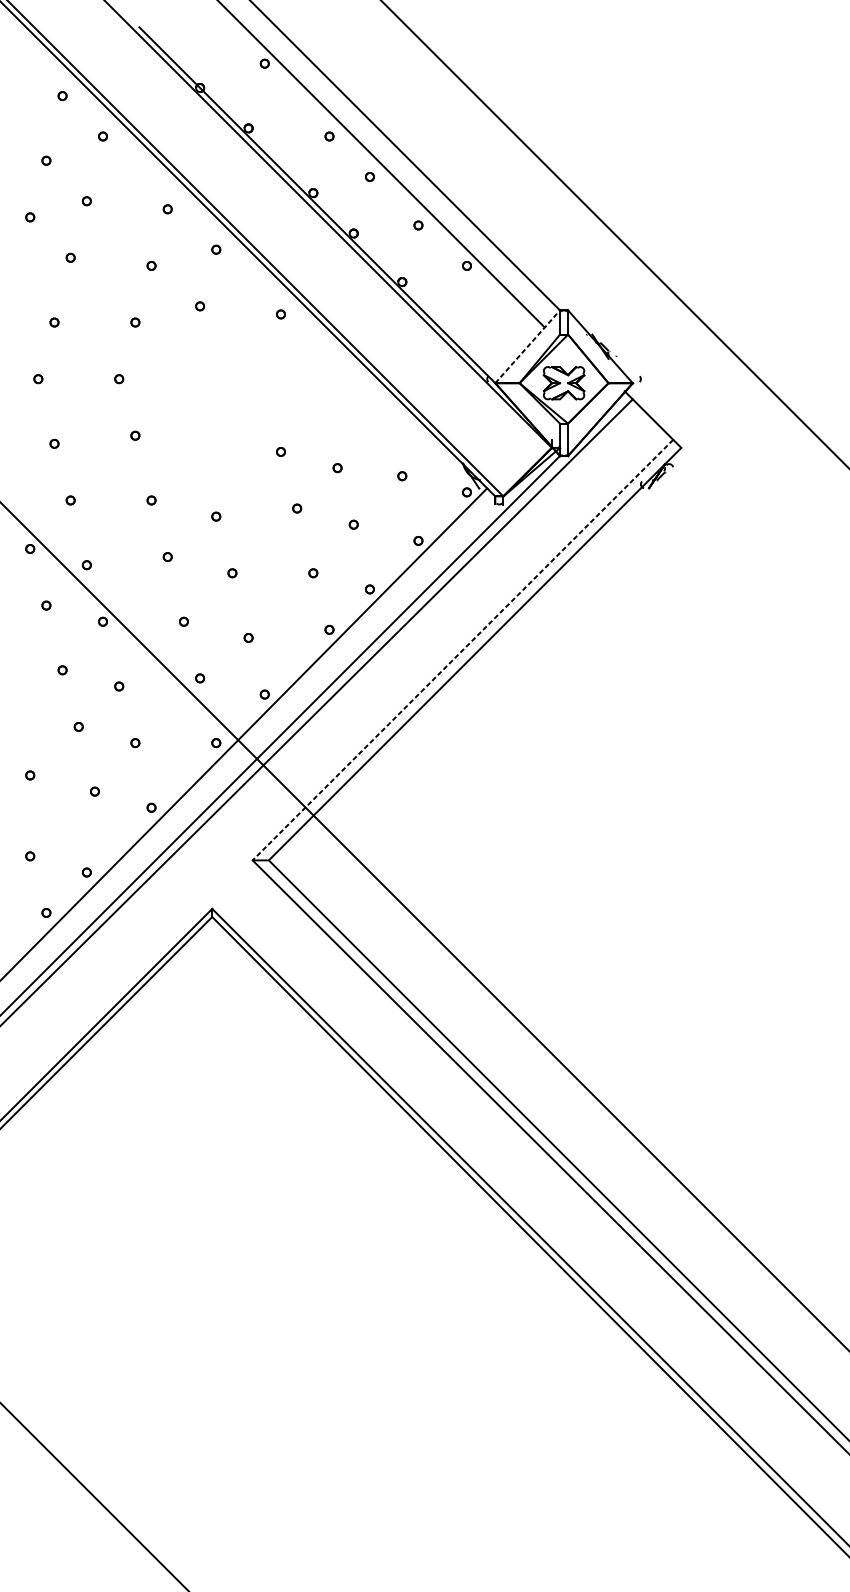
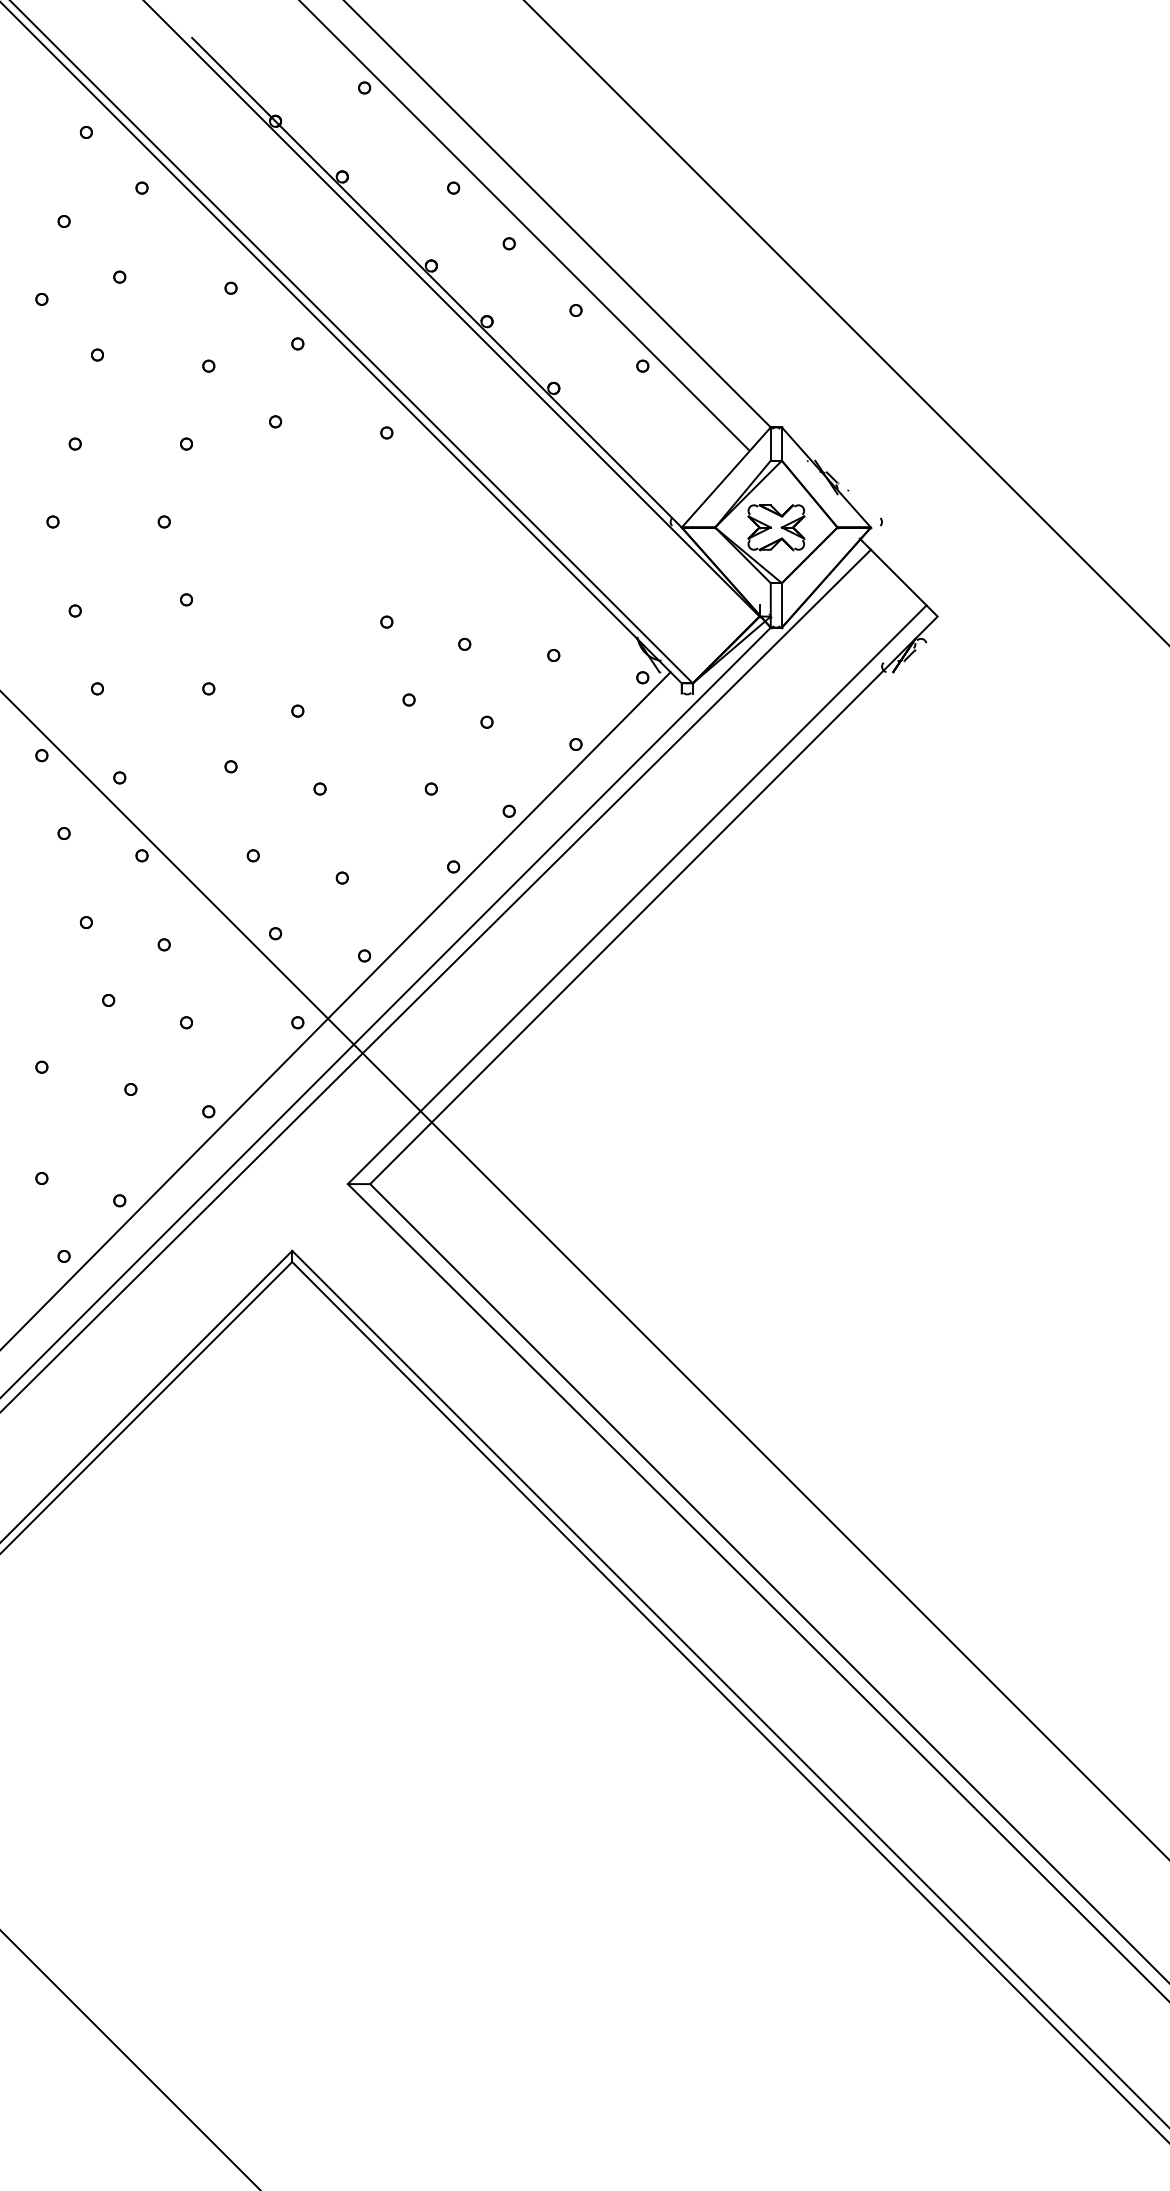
line: (527, 346) -> (726, 477), dashed -> solid
line: (462, 650) -> (636, 895), dashed -> solid

